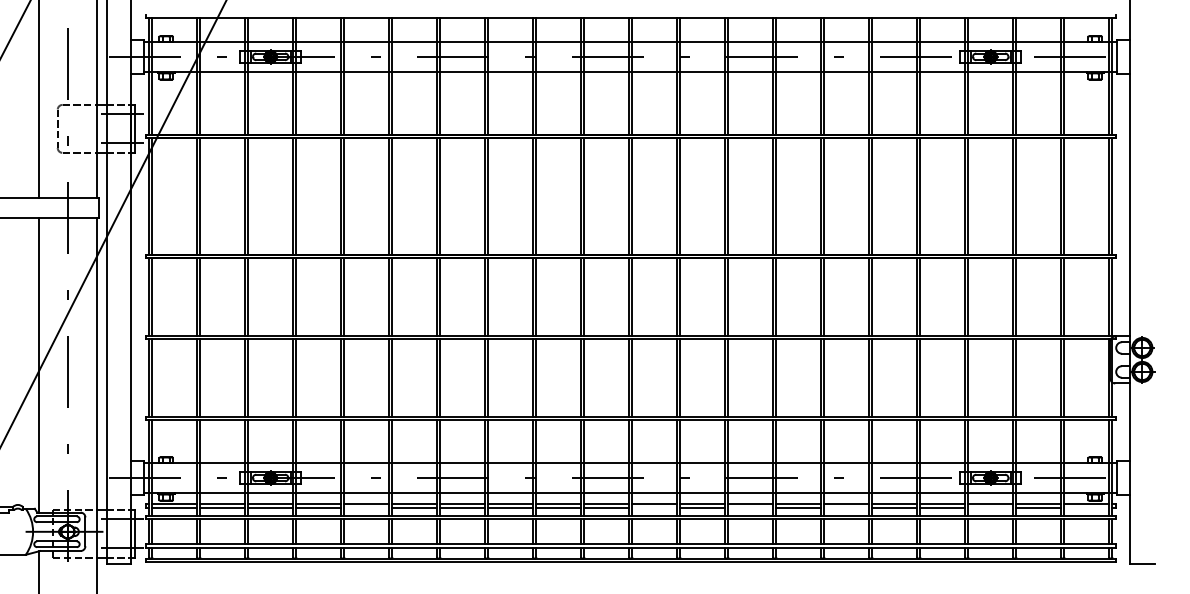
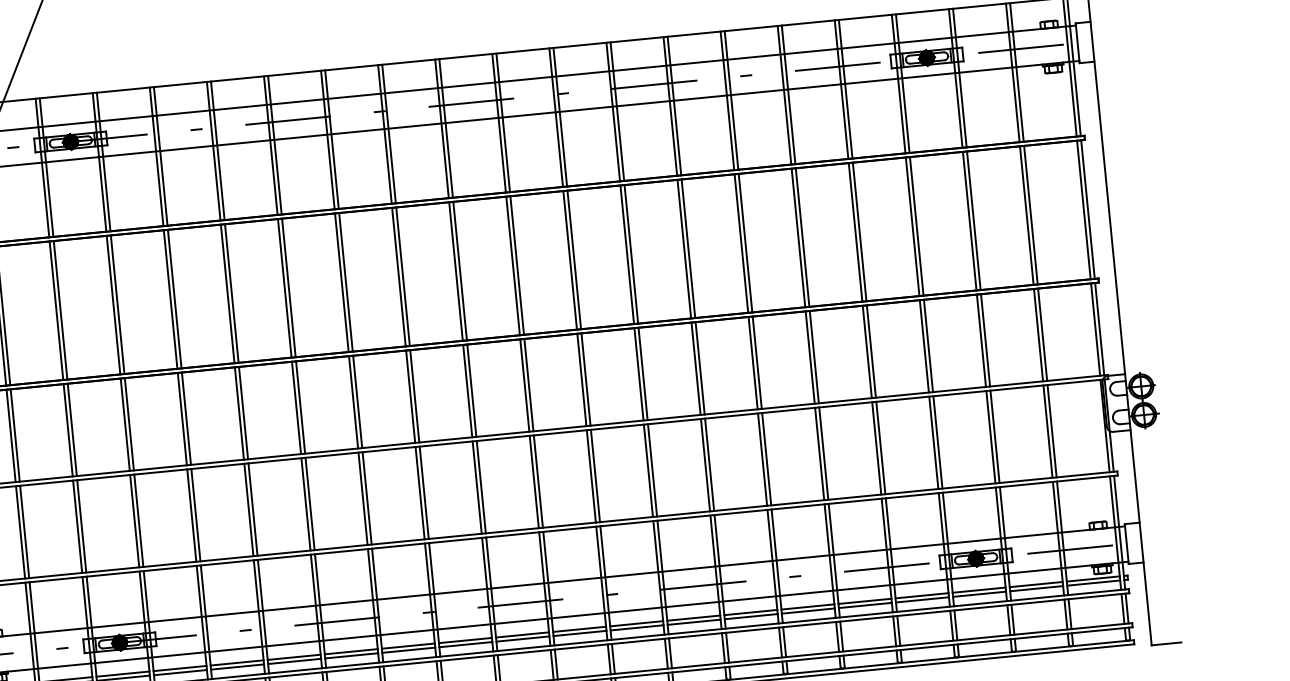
line: (366, 507) -> (237, 666), added
line: (654, 507) -> (579, 633), added
line: (750, 507) -> (693, 621), added
line: (846, 507) -> (808, 610), added
line: (990, 507) -> (979, 593), added
line: (1086, 507) -> (1093, 582), added

